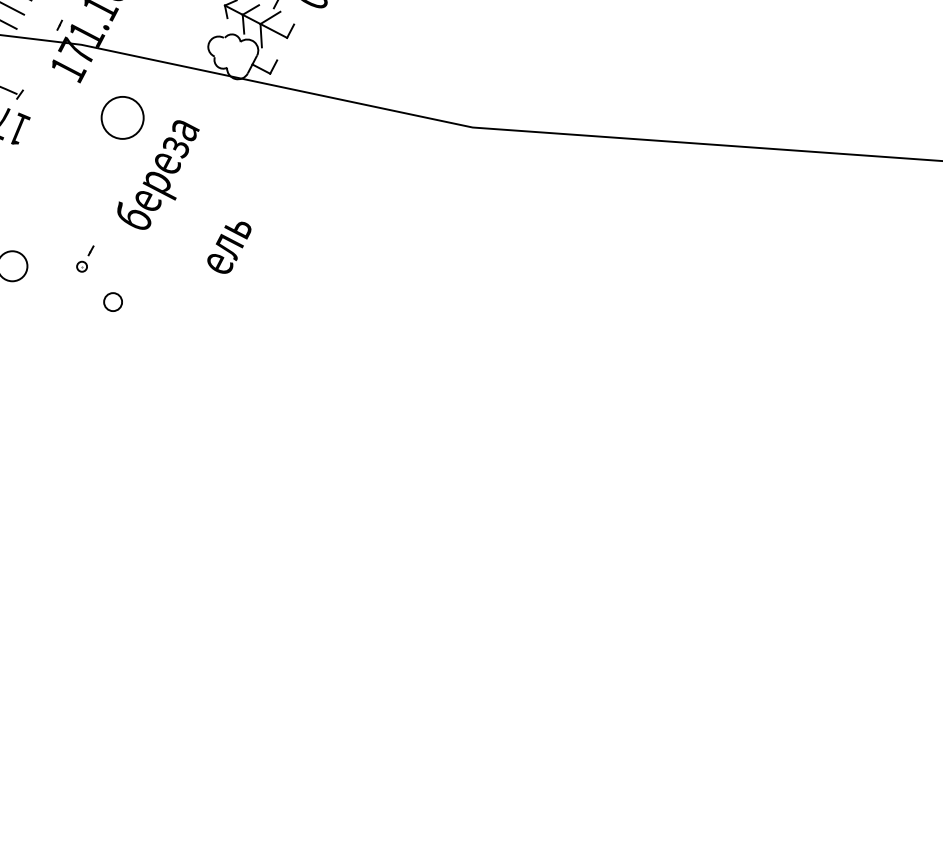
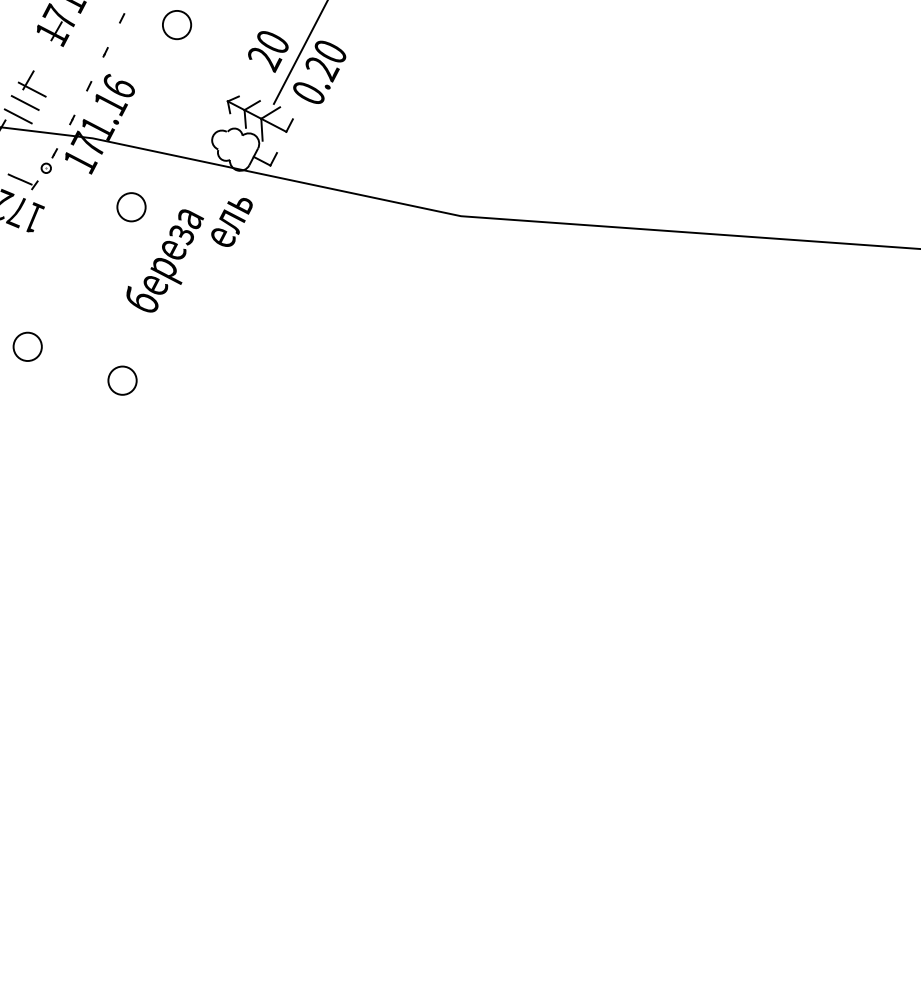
part: (122, 118) -> (131, 207), size x0.71
text: (228, 247) -> (231, 222), moved
part: (84, 258) -> (48, 160), moved
part: (113, 302) -> (122, 380), size x1.67

